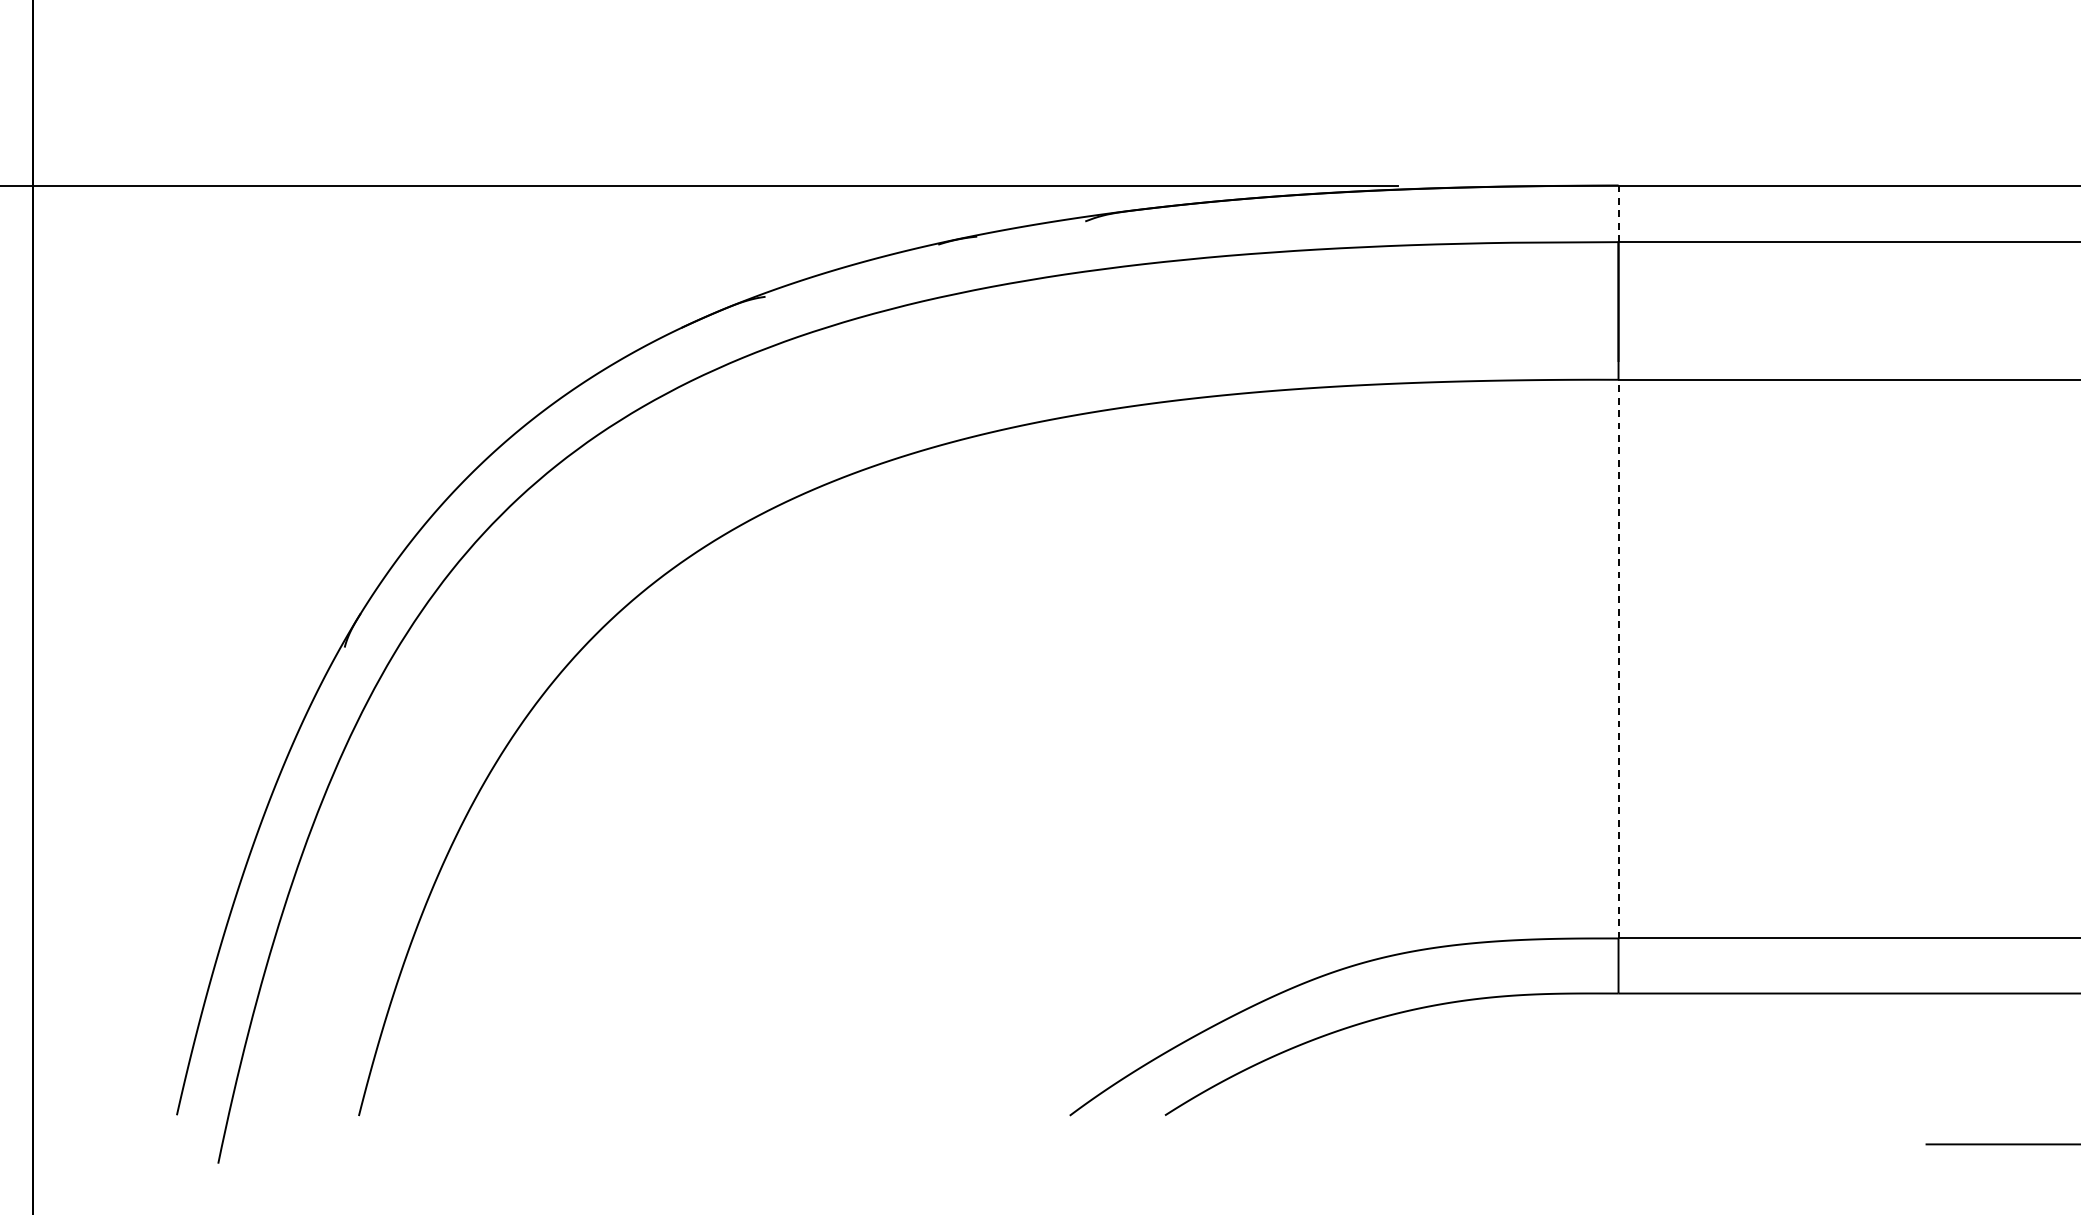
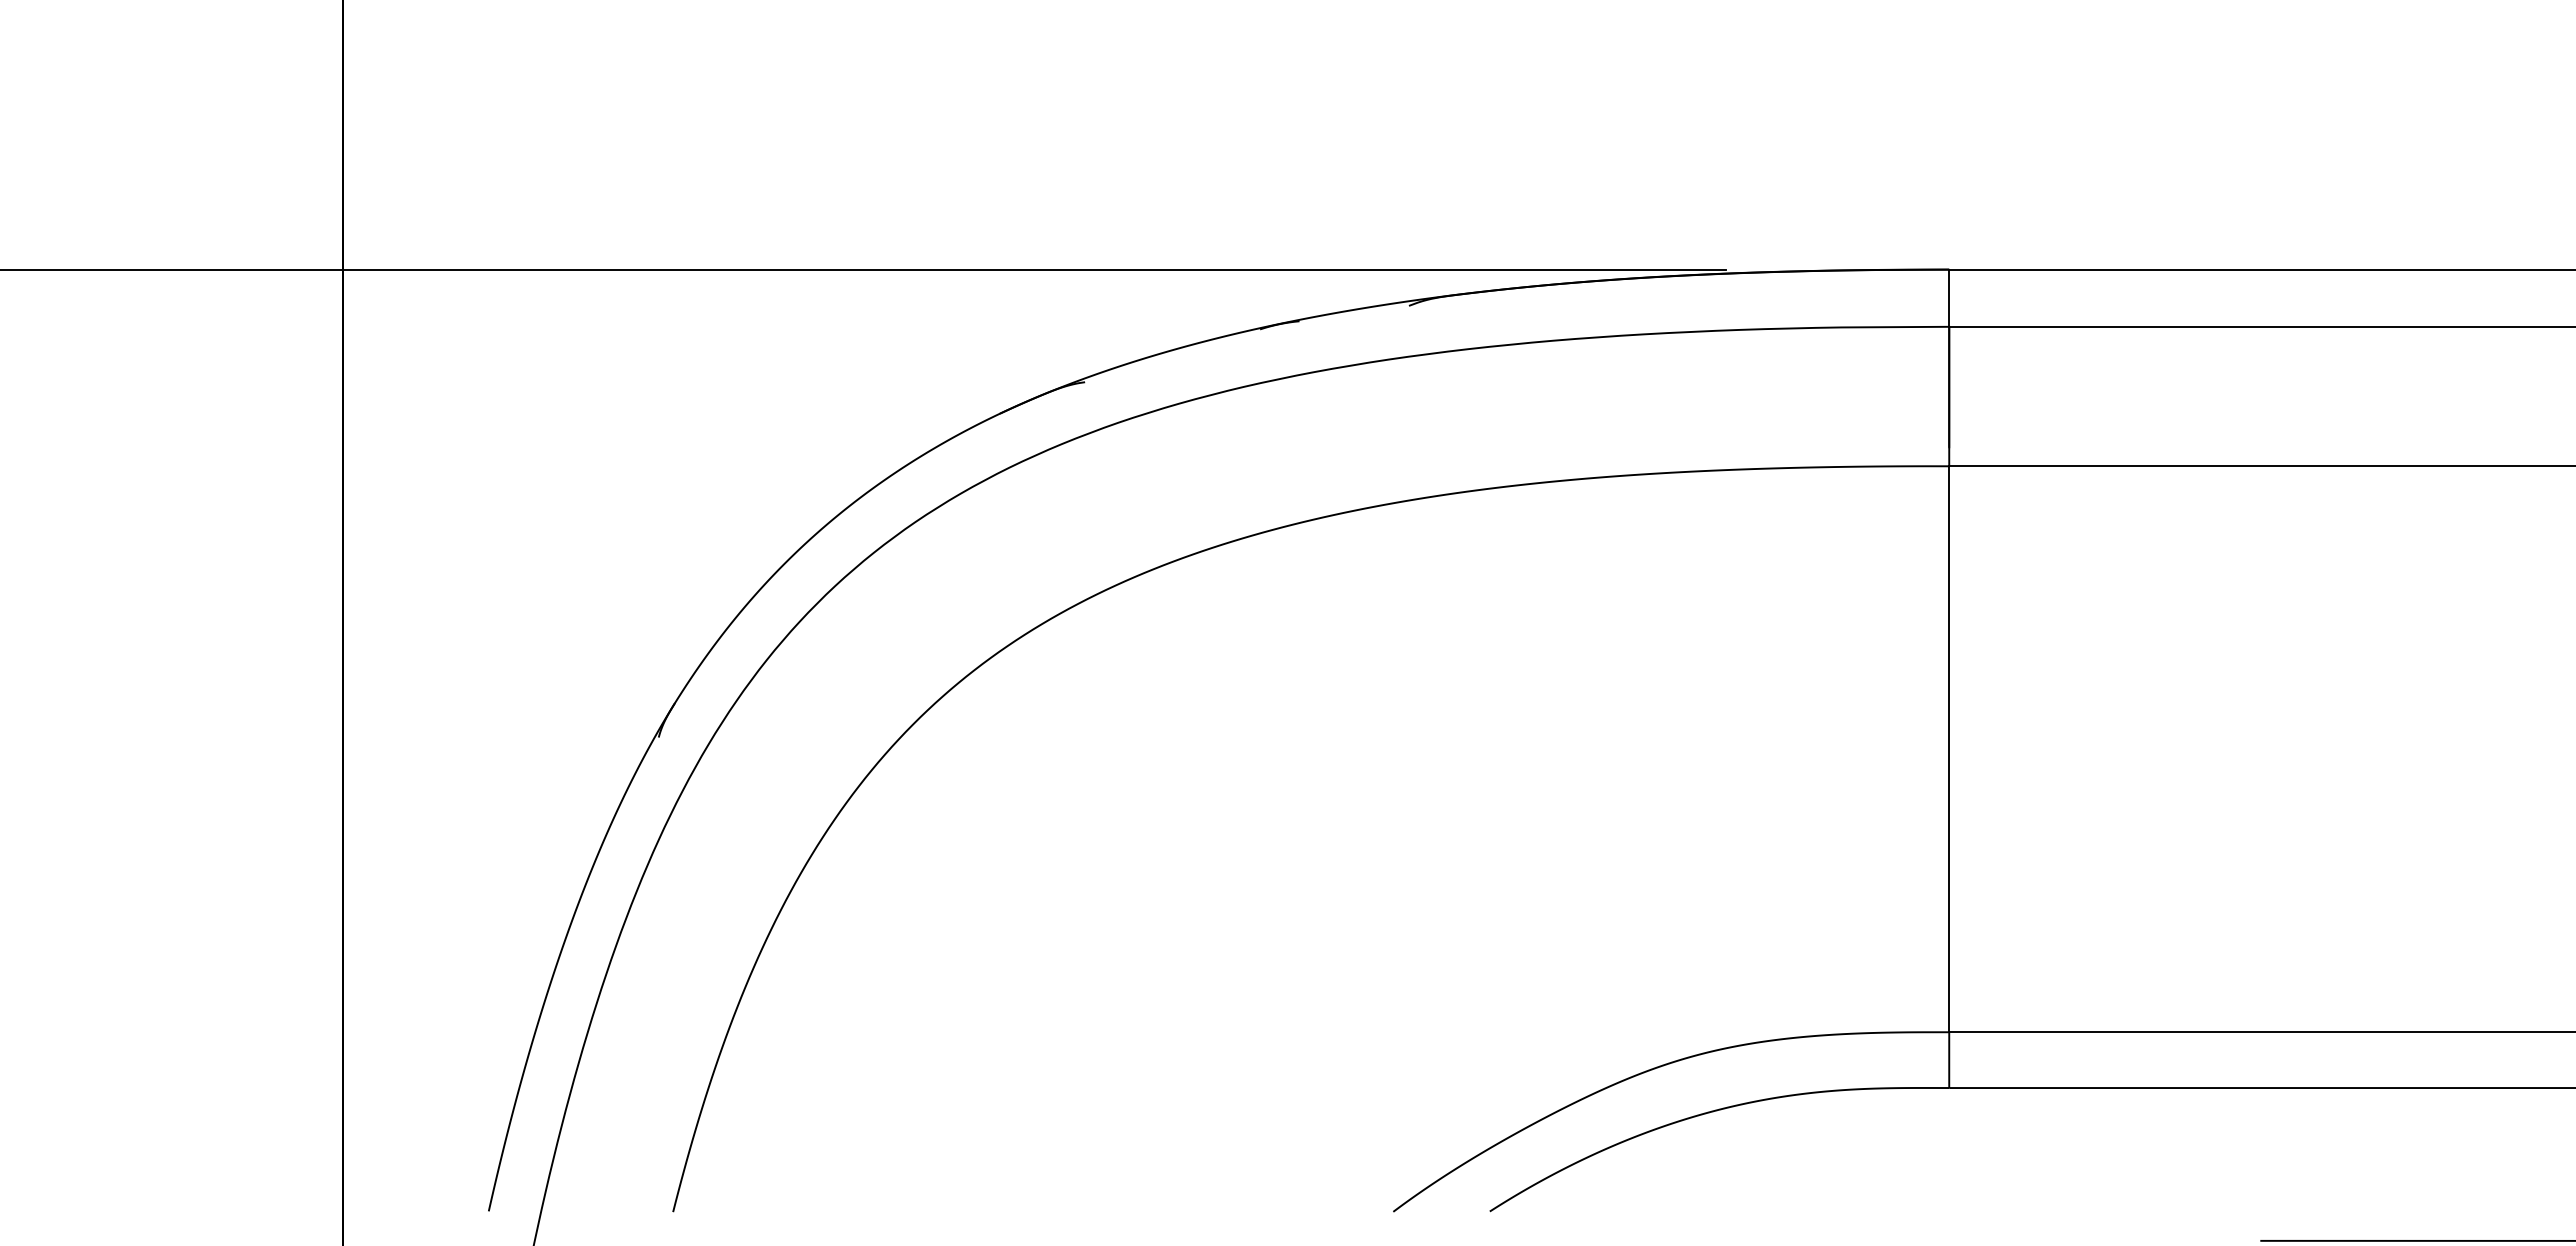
line: (1618, 214) -> (1949, 298), dashed -> solid
line: (1618, 659) -> (1949, 749), dashed -> solid

